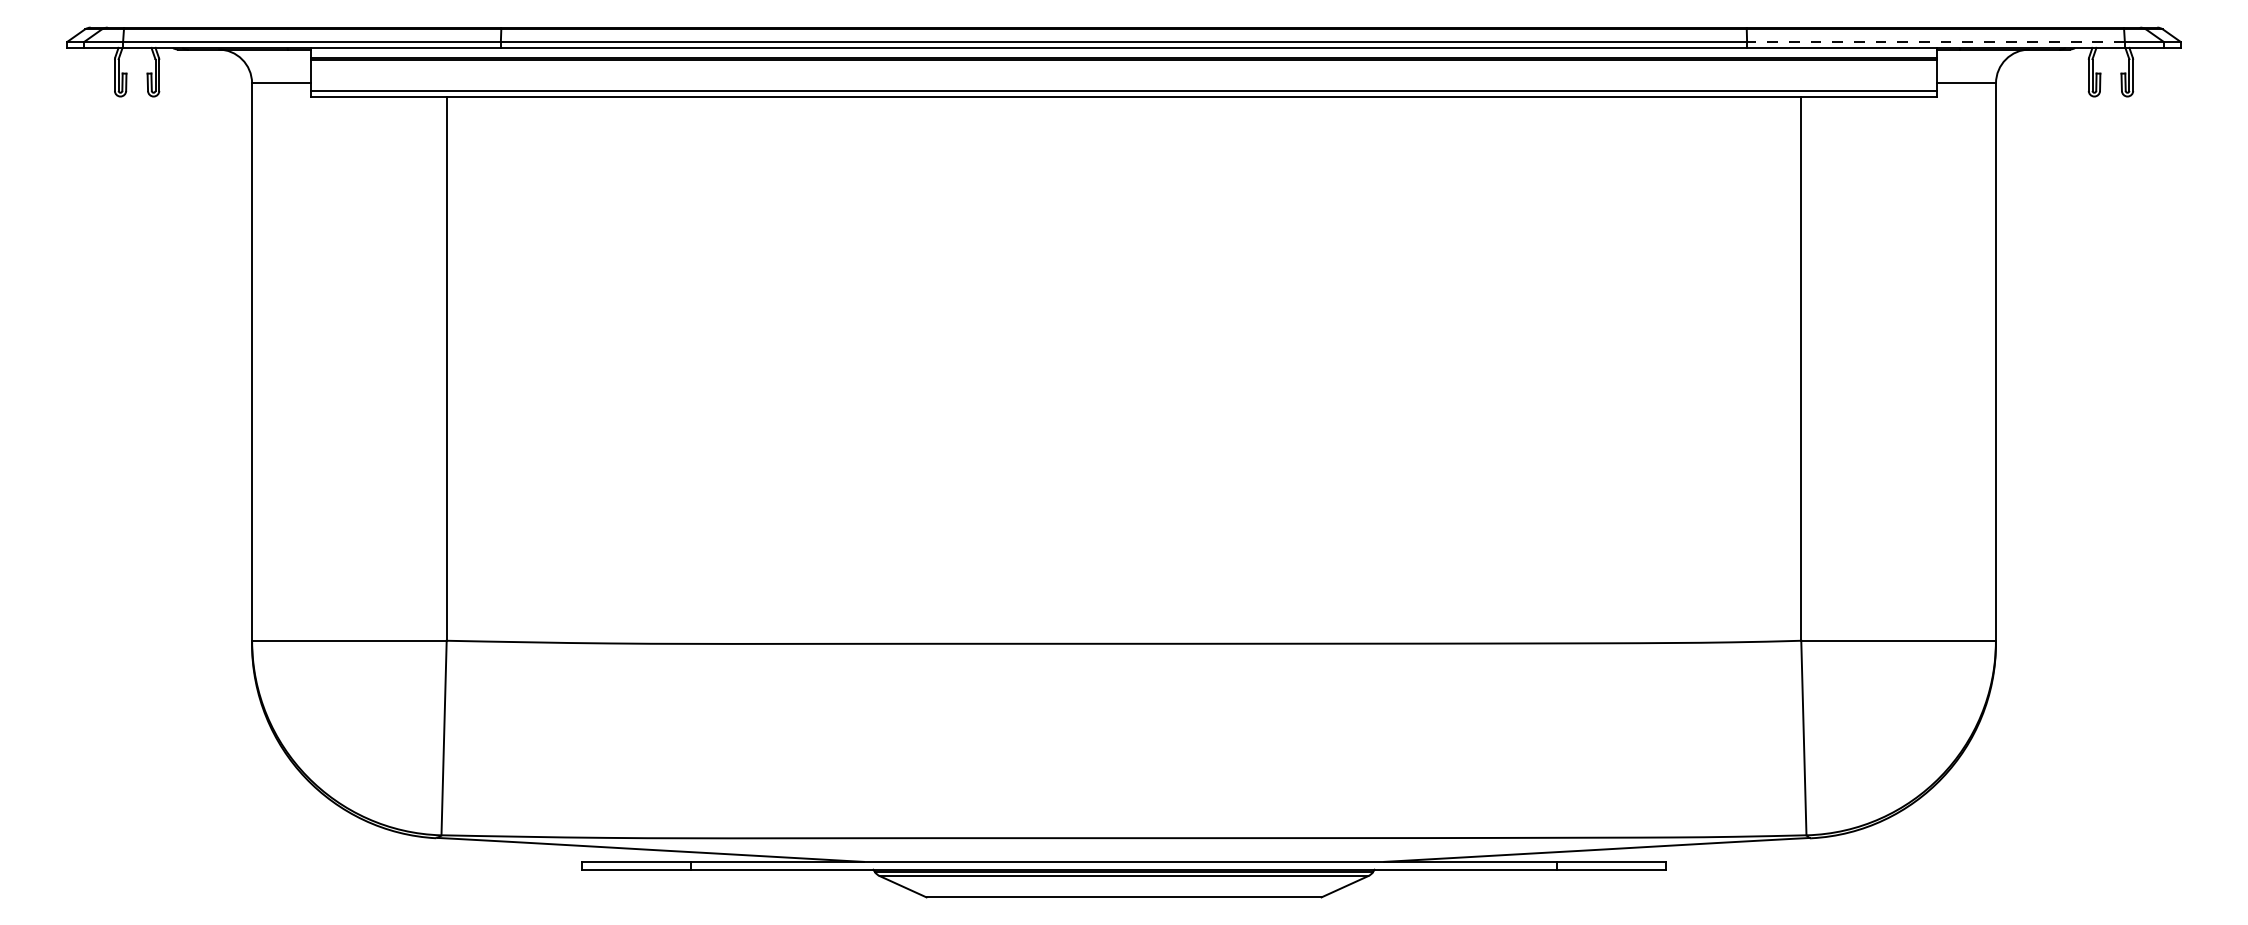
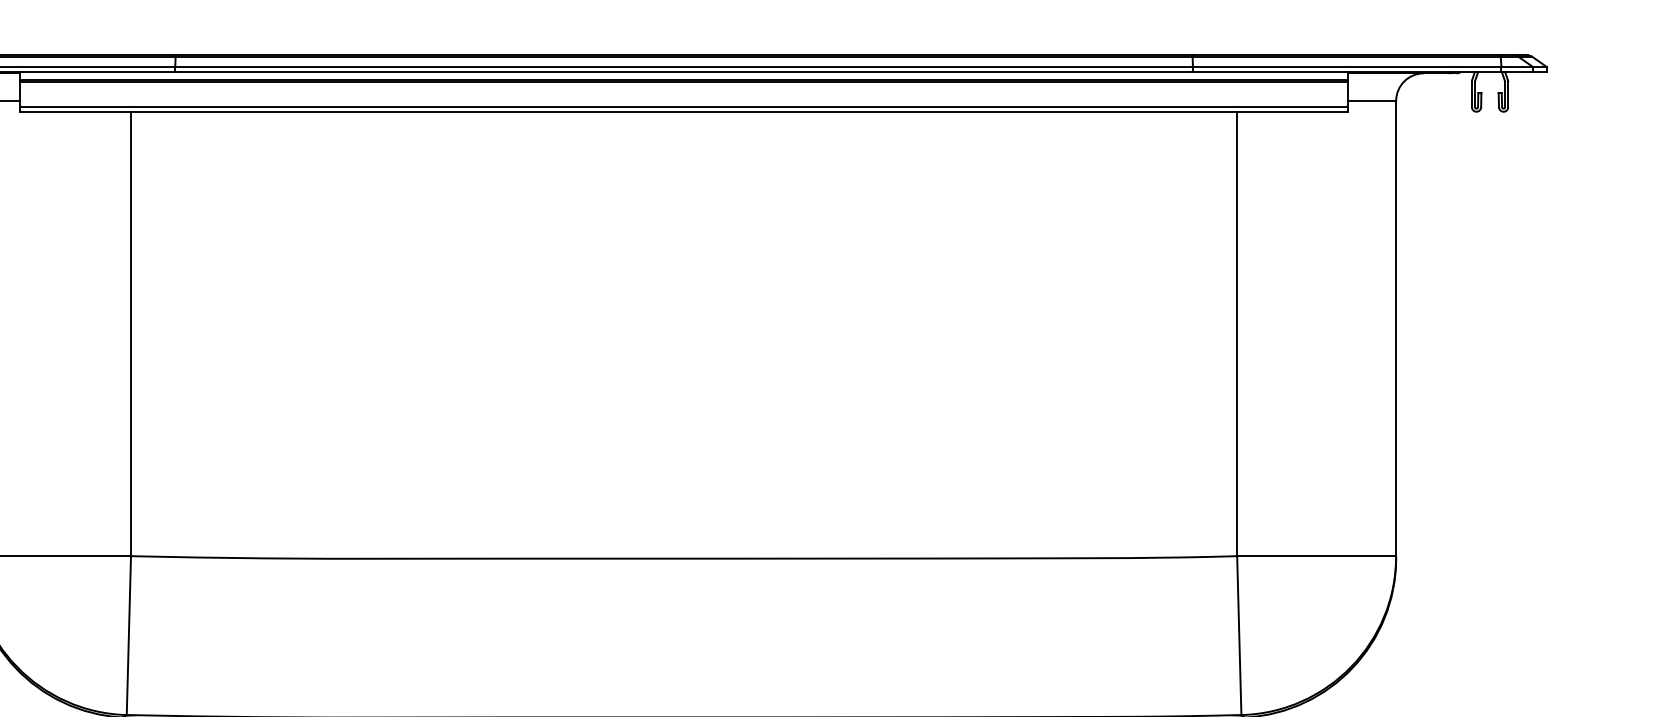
line: (1935, 41) -> (1346, 66), dashed -> solid

